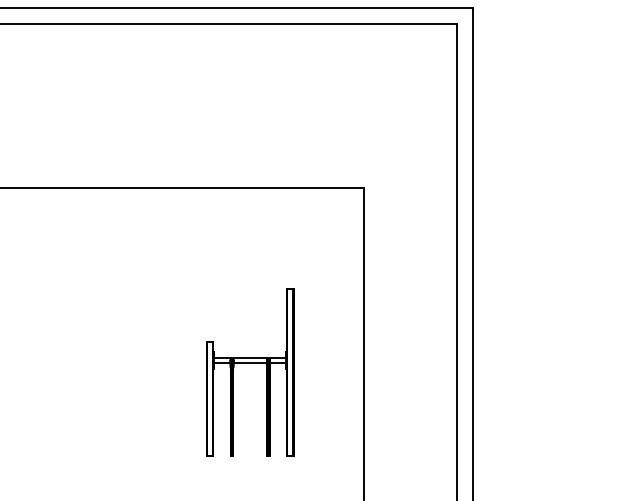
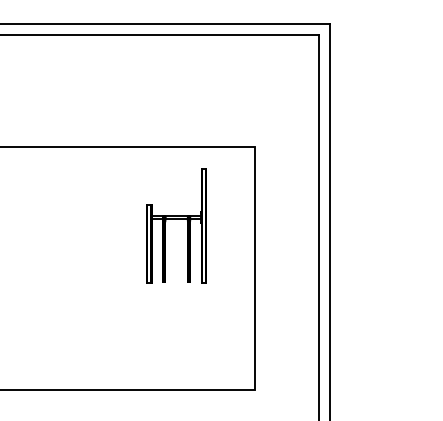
part: (250, 372) -> (176, 225), moved

